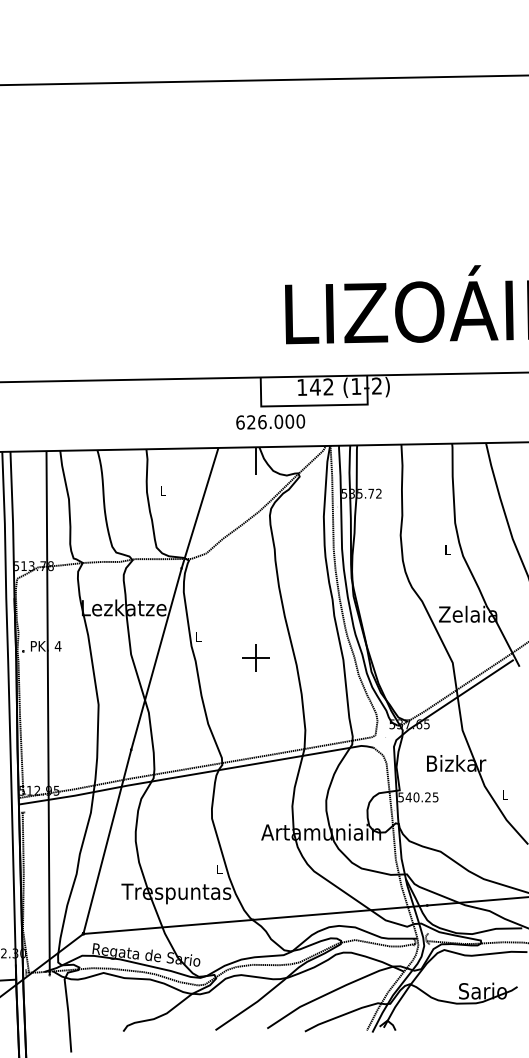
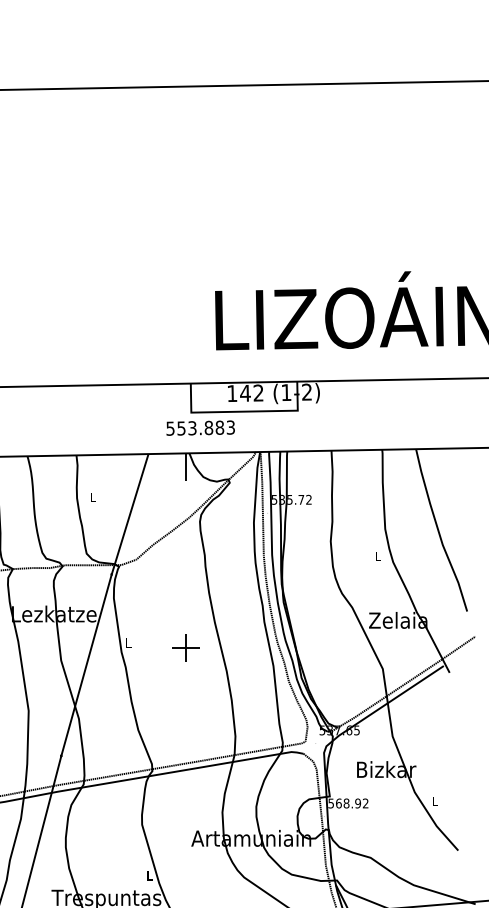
text: (270, 421) -> (200, 427), 626.000 -> 553.883
part: (255, 657) -> (185, 647), moved
text: (421, 797) -> (351, 803), 540.25 -> 568.92

